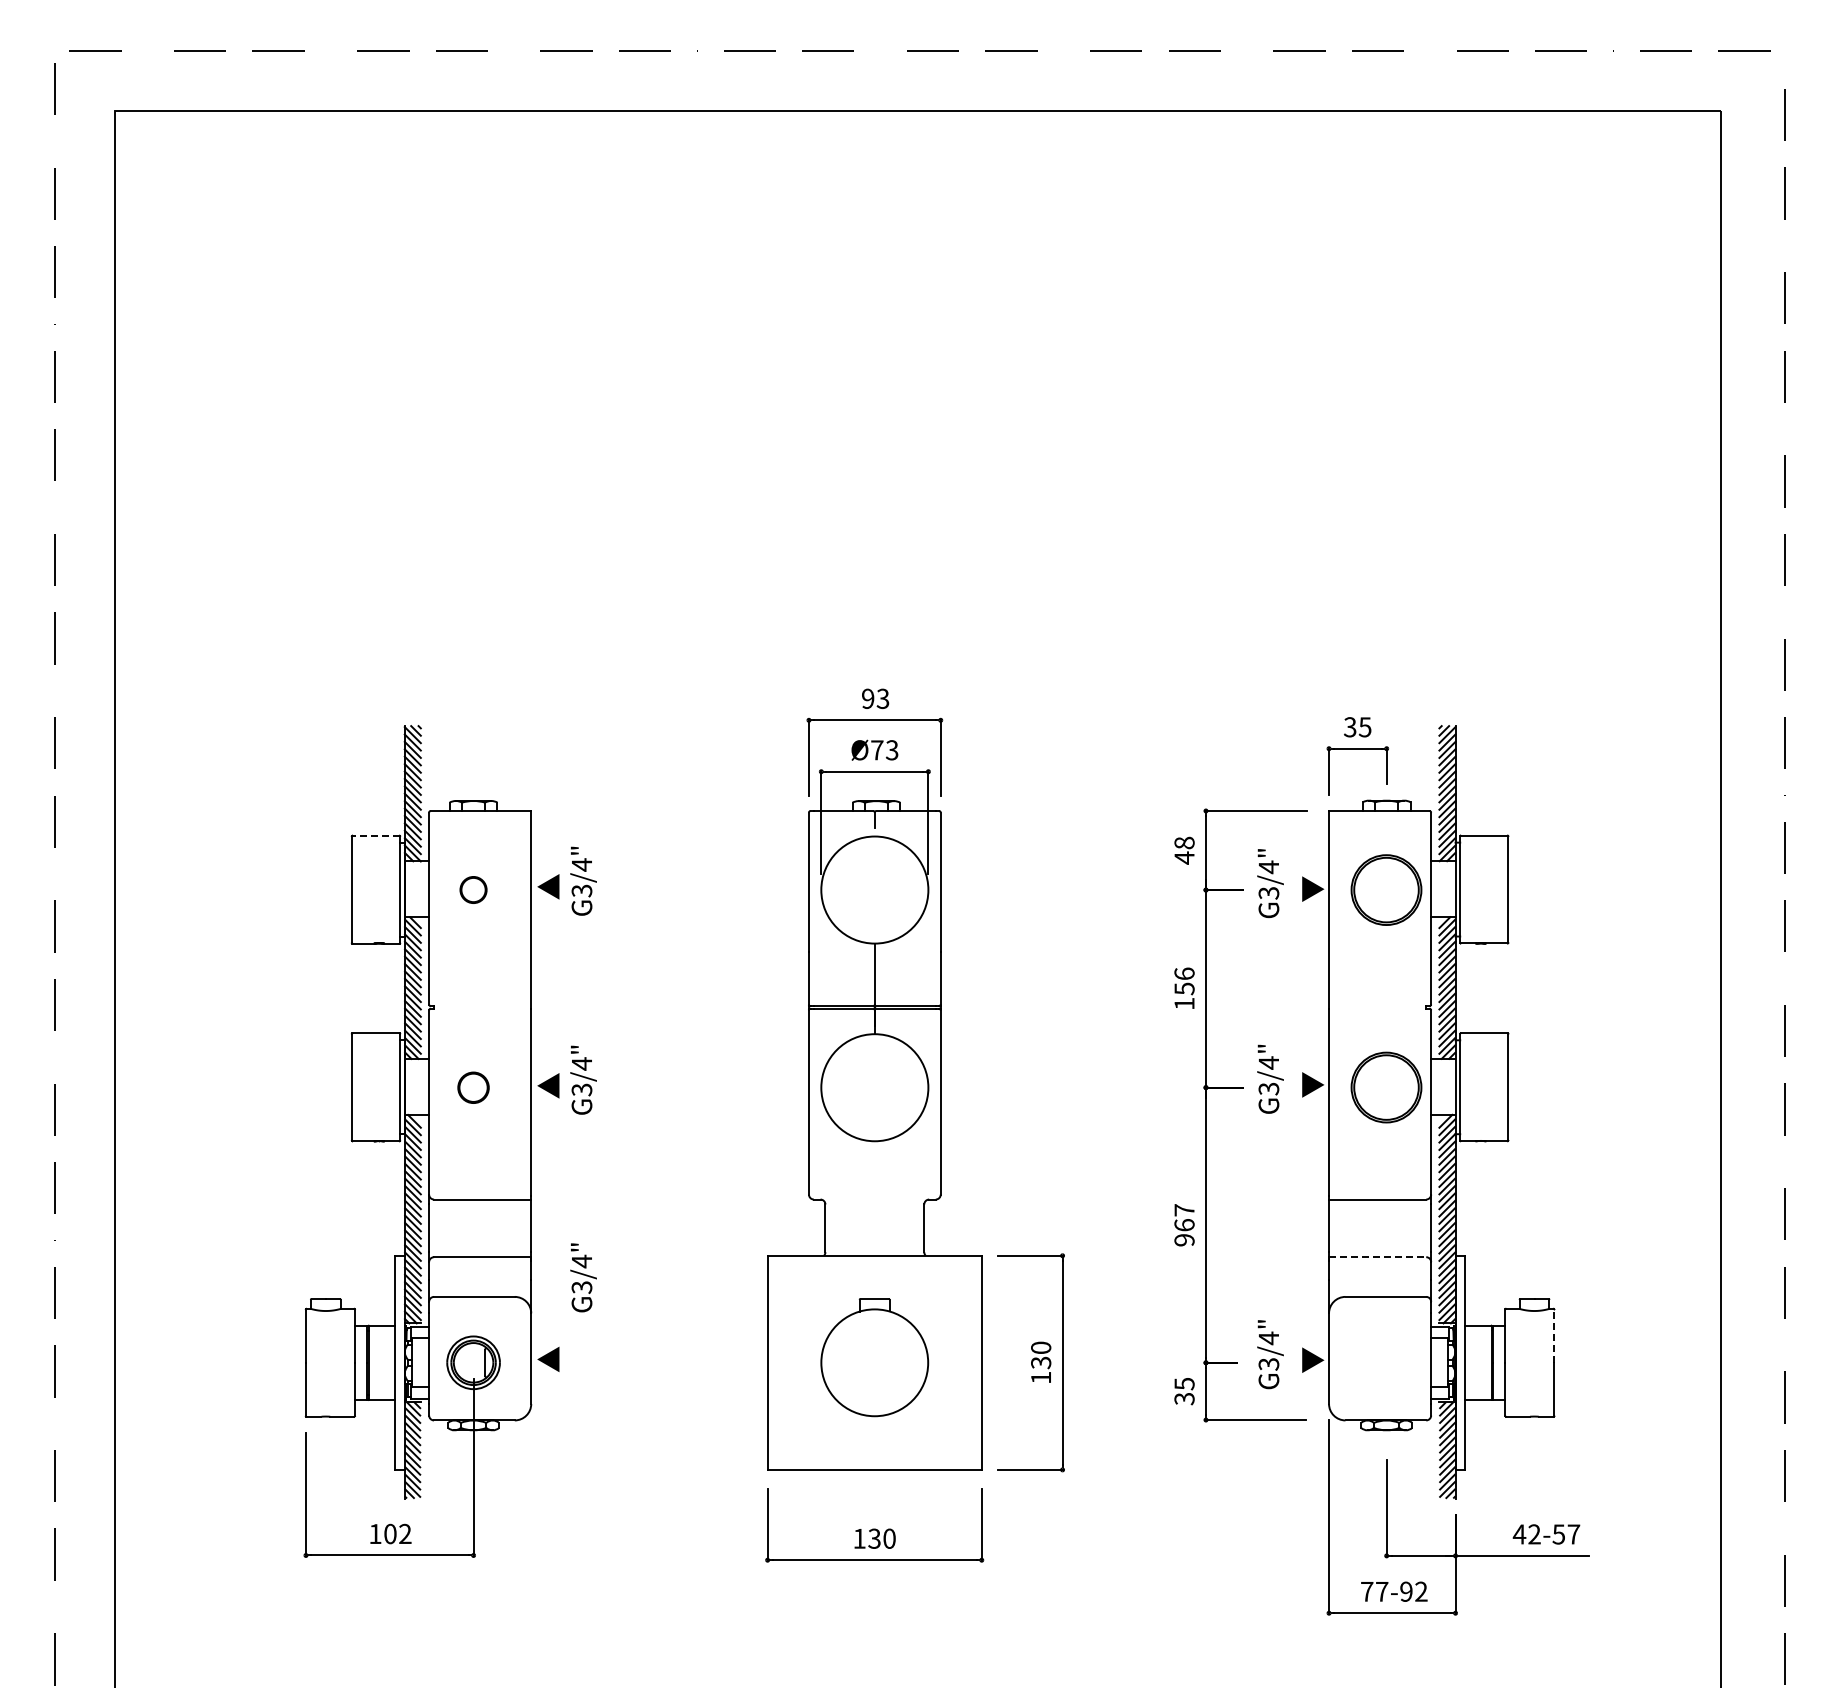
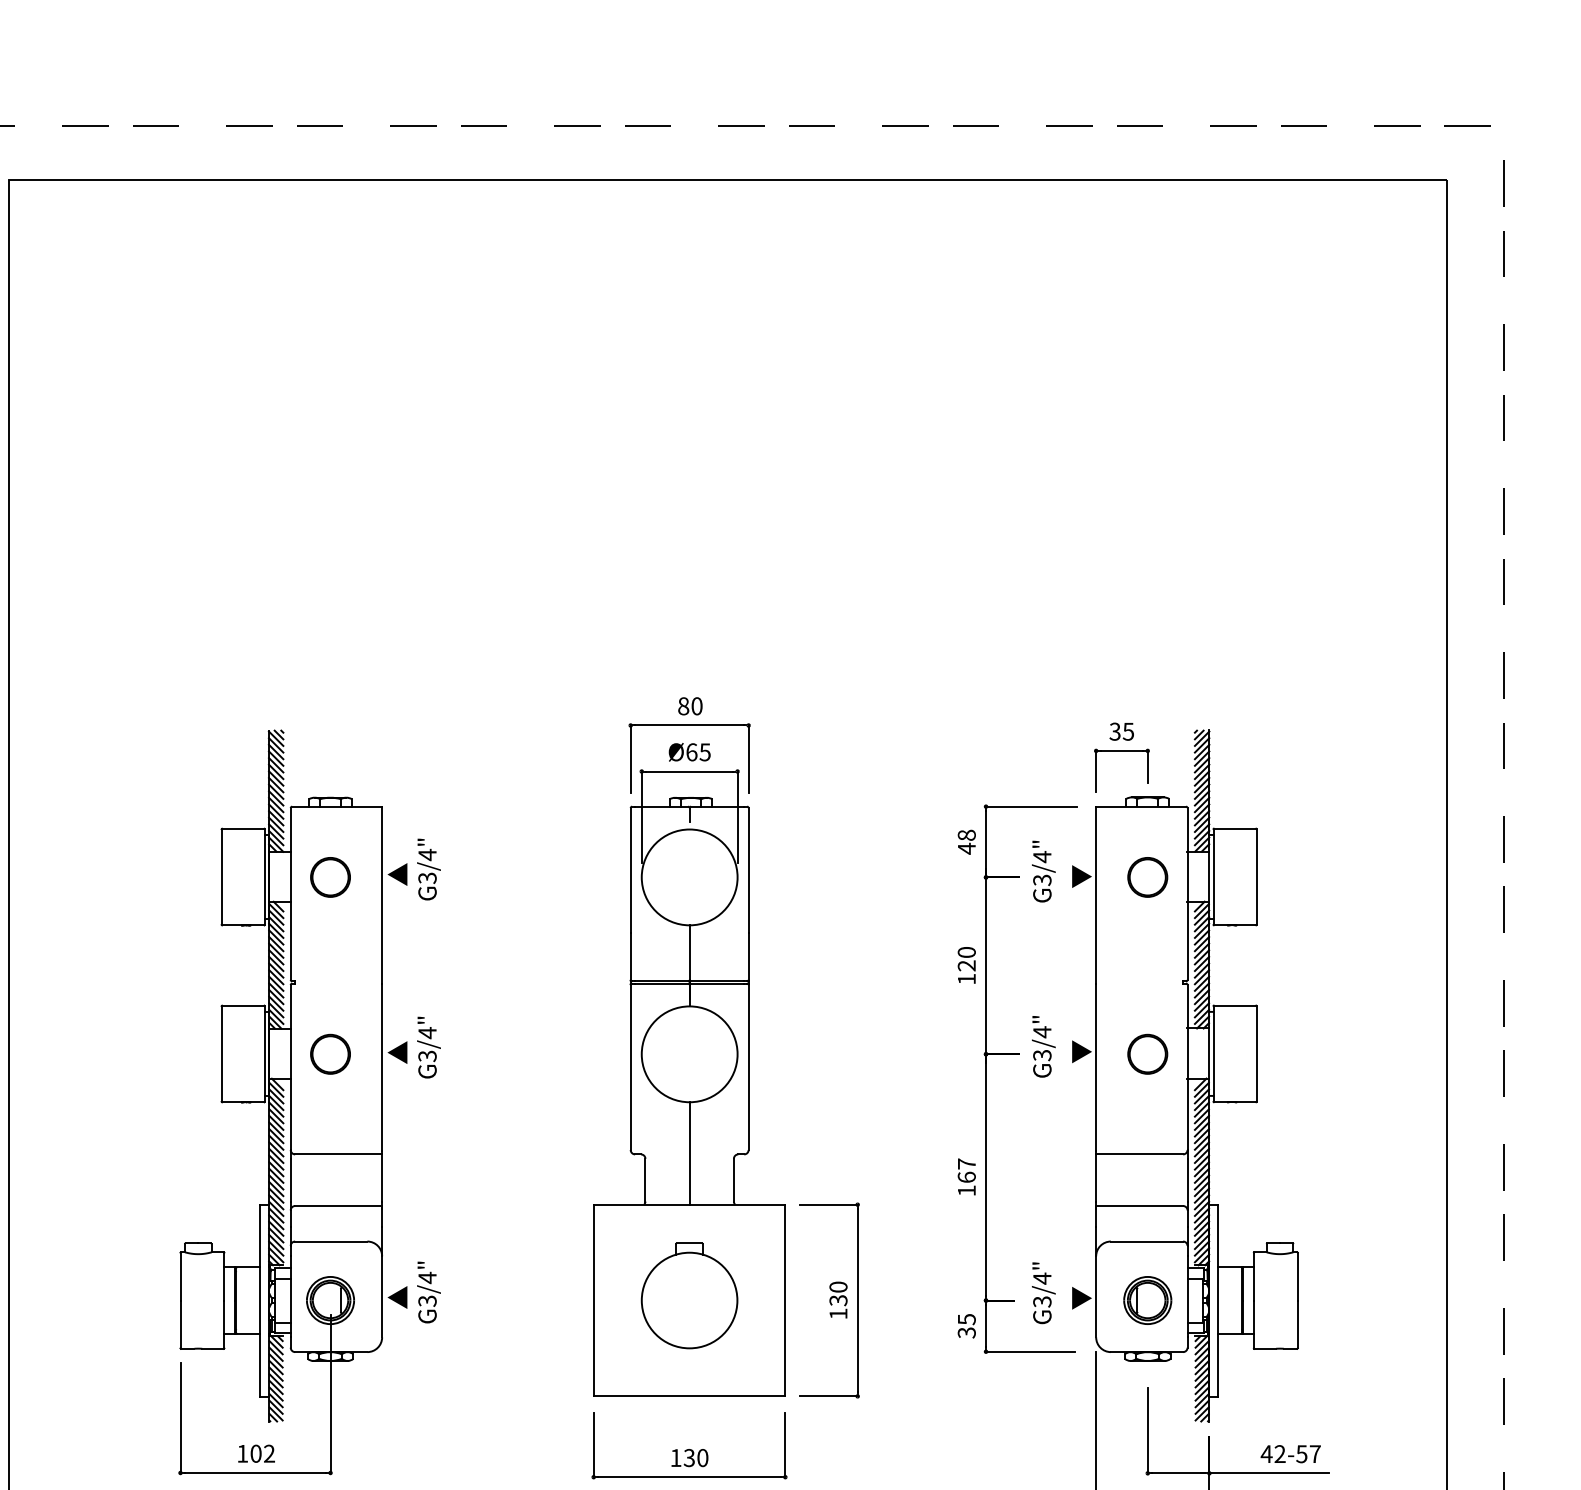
text: (875, 698) -> (690, 705), 93 -> 80
text: (884, 750) -> (698, 752), Ø73 -> Ø65
line: (376, 835) -> (243, 828), dashed -> solid
part: (473, 889) -> (330, 876), size x1.67
part: (1386, 889) -> (1147, 876), size x0.62
text: (1184, 981) -> (966, 959), 156 -> 120
part: (473, 1087) -> (330, 1054), size x1.43
part: (1386, 1087) -> (1147, 1054), size x0.62
line: (874, 1198) -> (689, 1153), added
text: (1184, 1240) -> (966, 1191), 967 -> 167
line: (1377, 1257) -> (1139, 1206), dashed -> solid
text: (583, 1277) -> (428, 1292), moved
line: (1554, 1336) -> (1297, 1276), dashed -> solid
part: (1386, 1362) -> (1147, 1300), added

